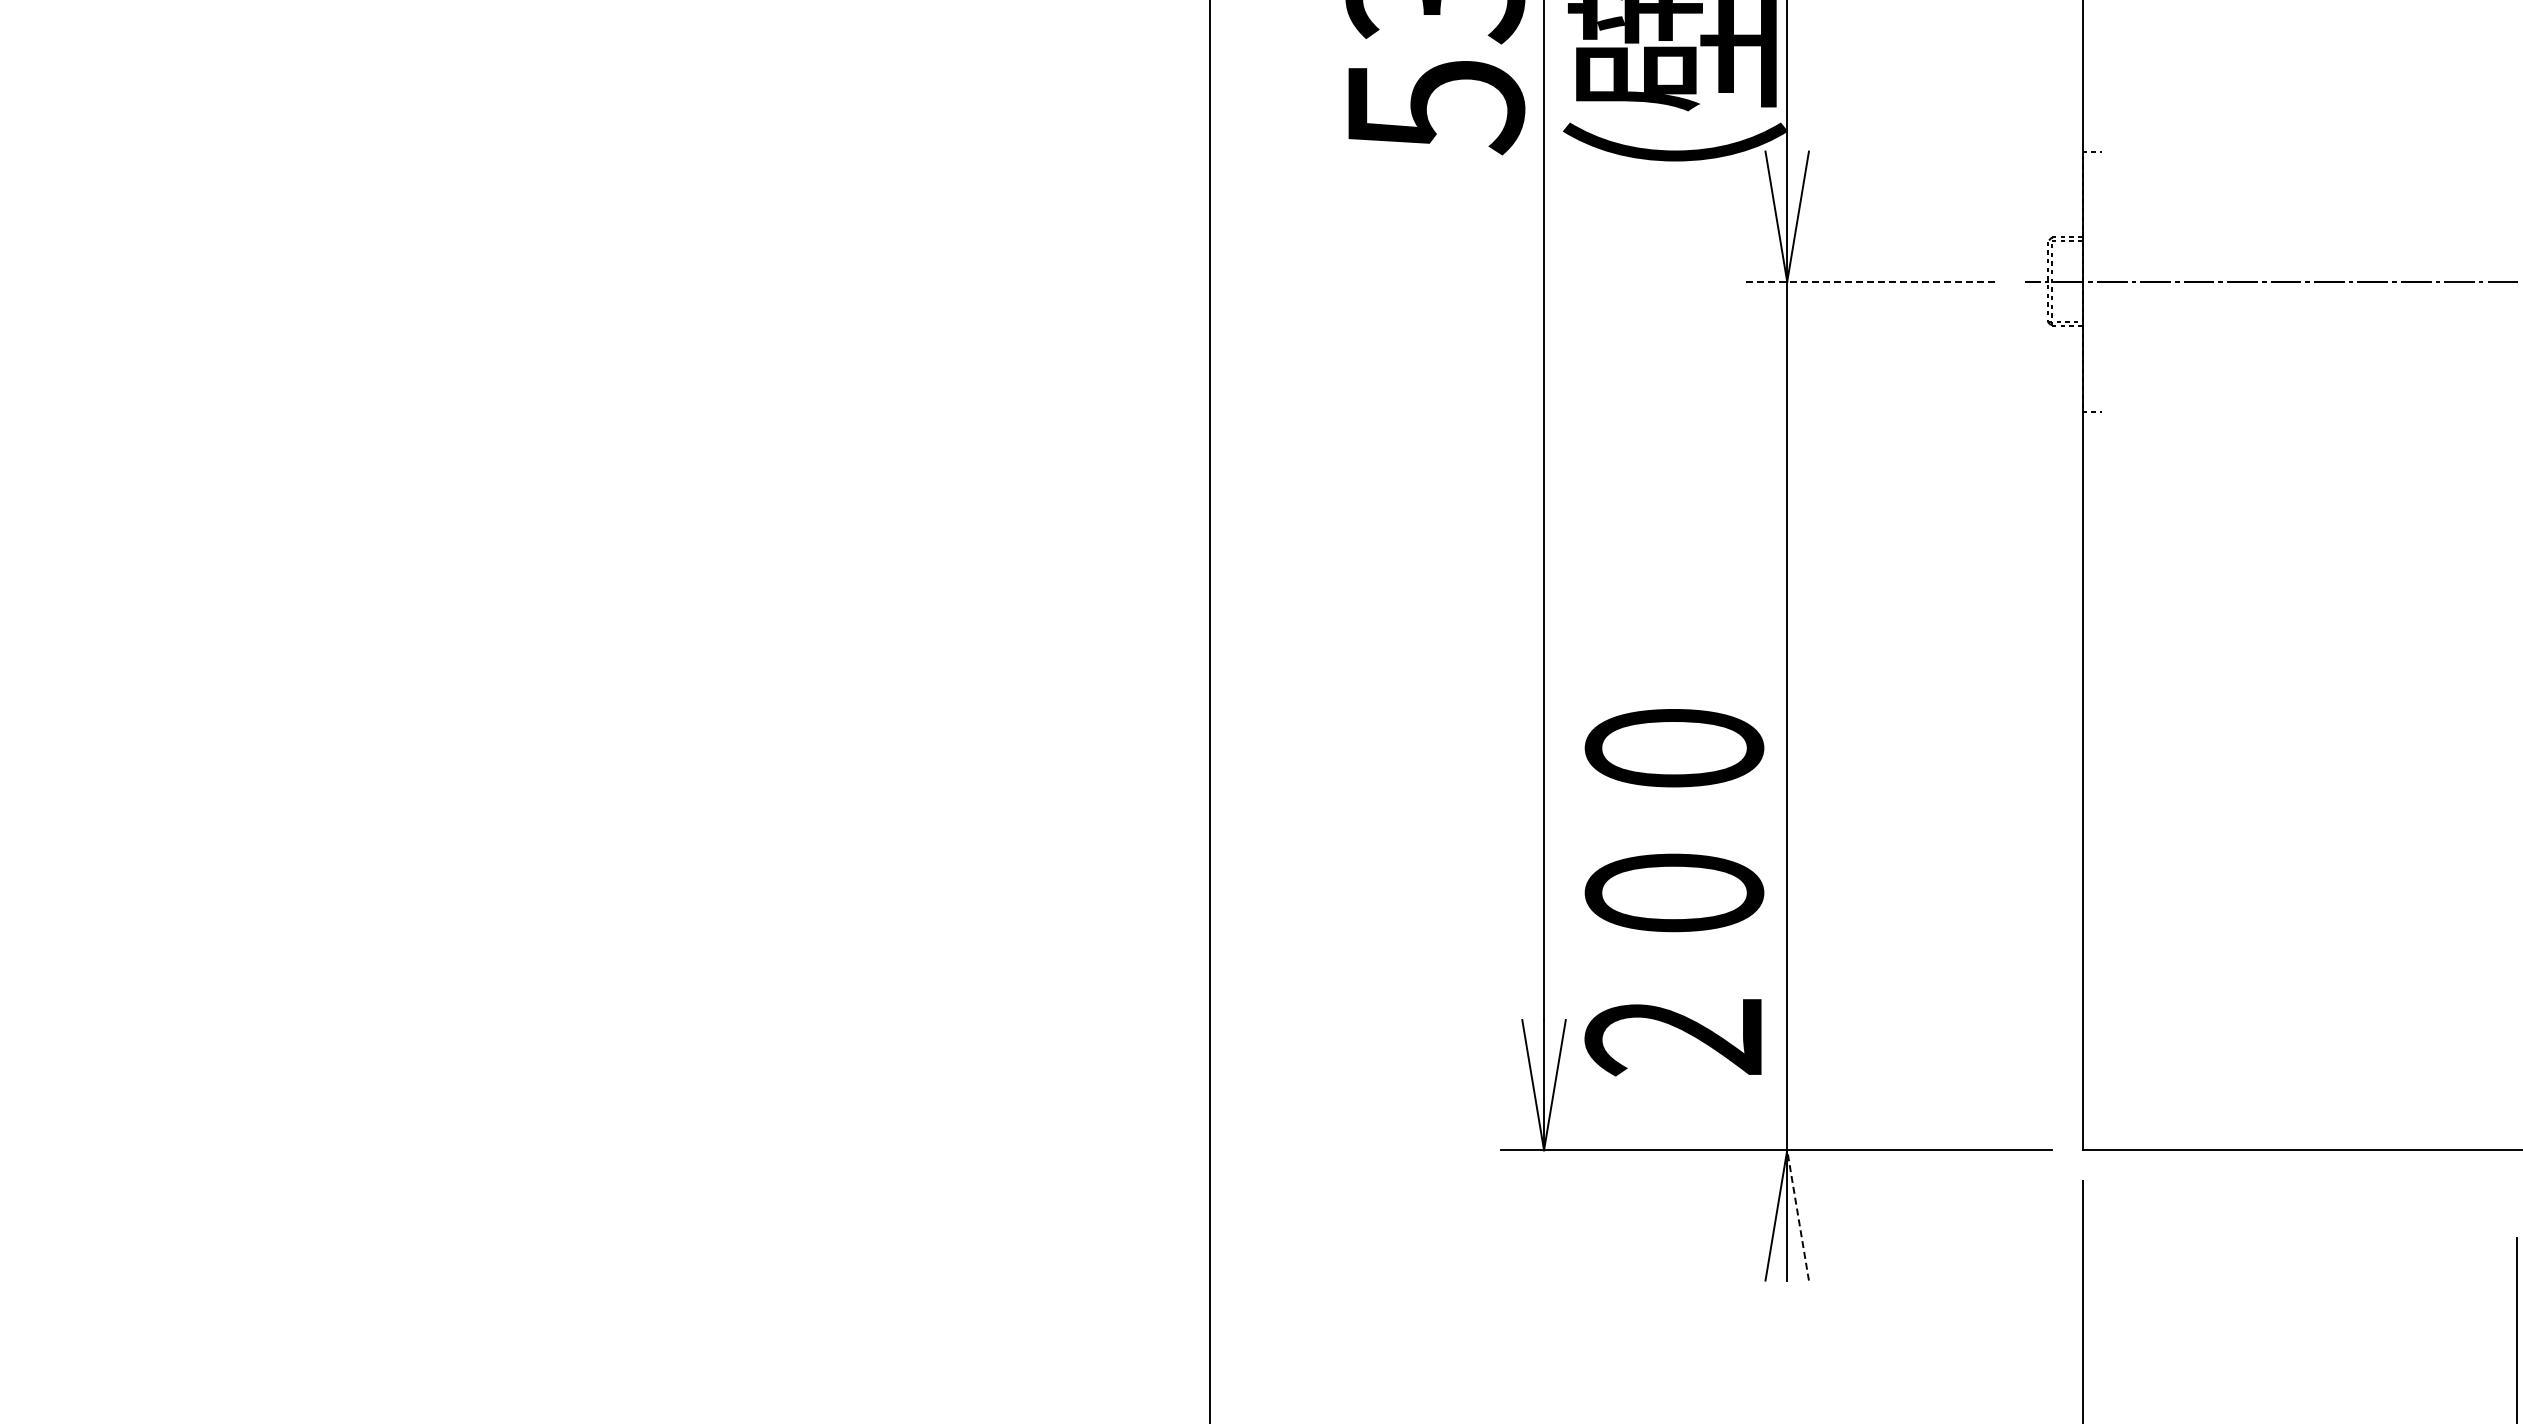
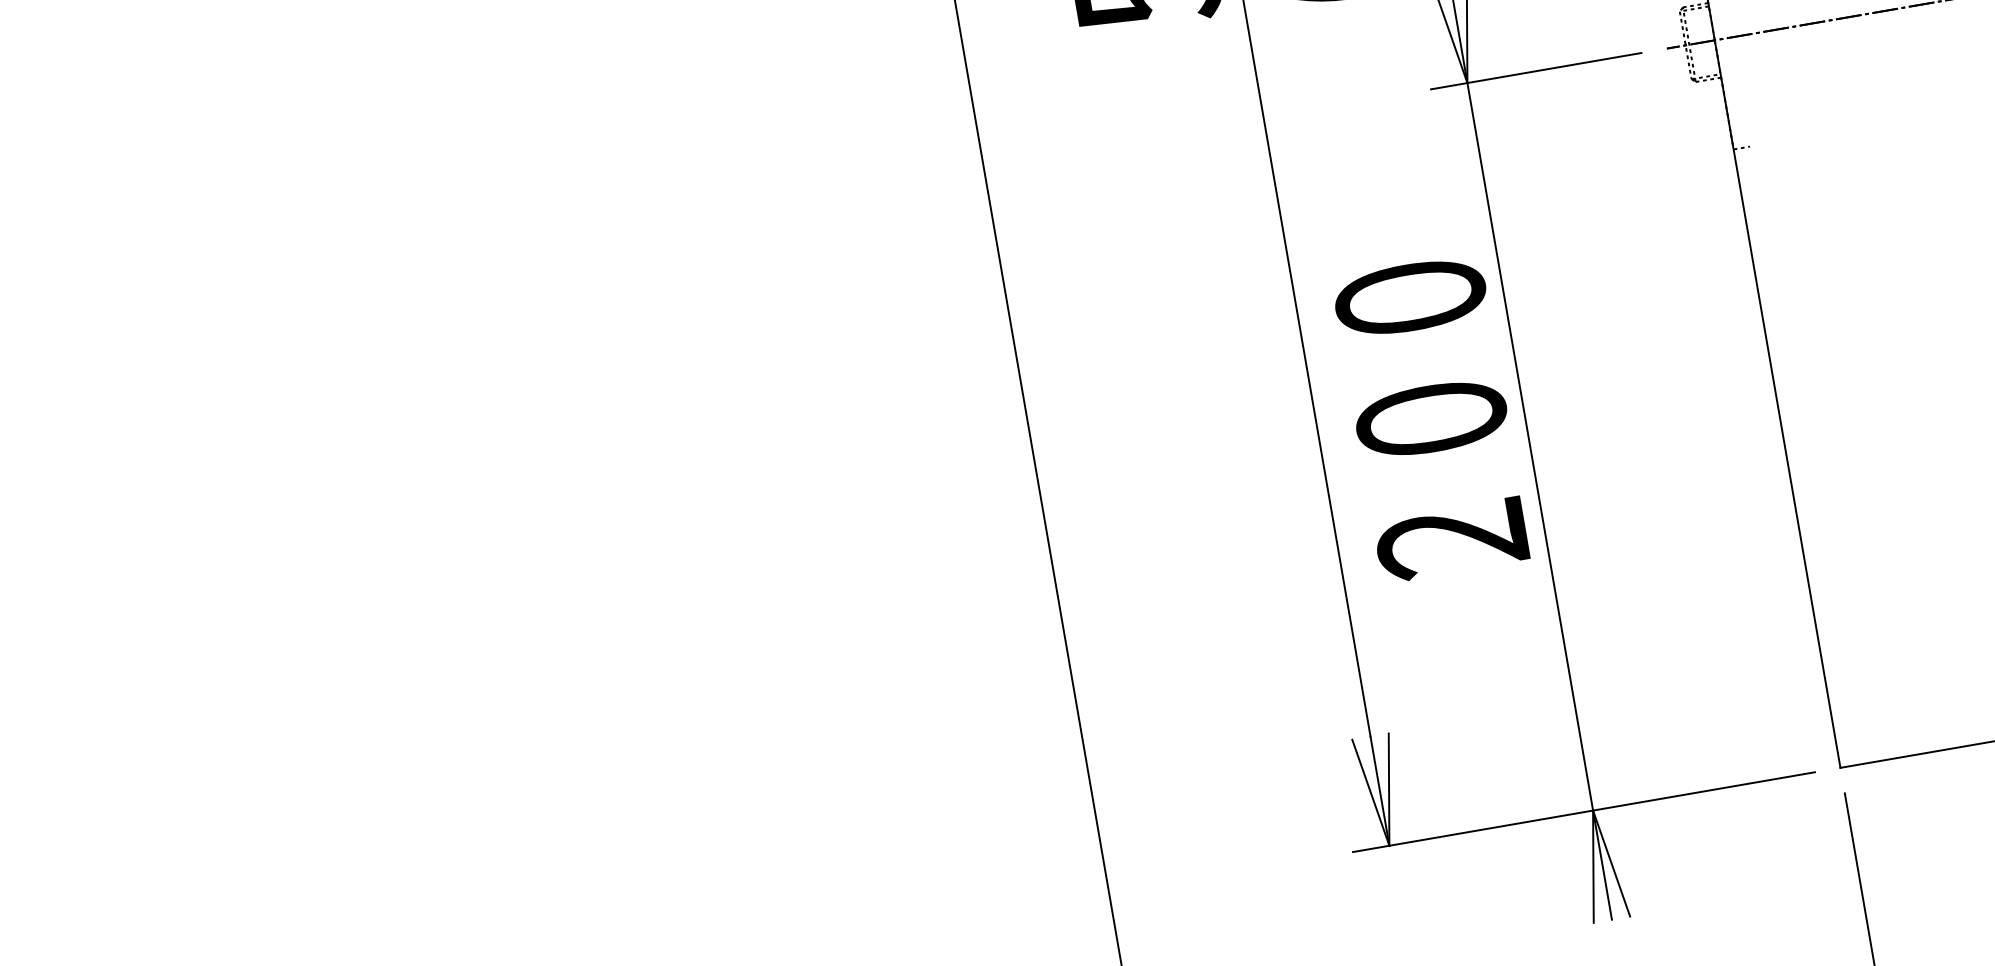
line: (1869, 281) -> (1536, 70), dashed -> solid
text: (1674, 892) -> (1431, 418), moved
line: (1798, 1214) -> (1611, 862), dashed -> solid

